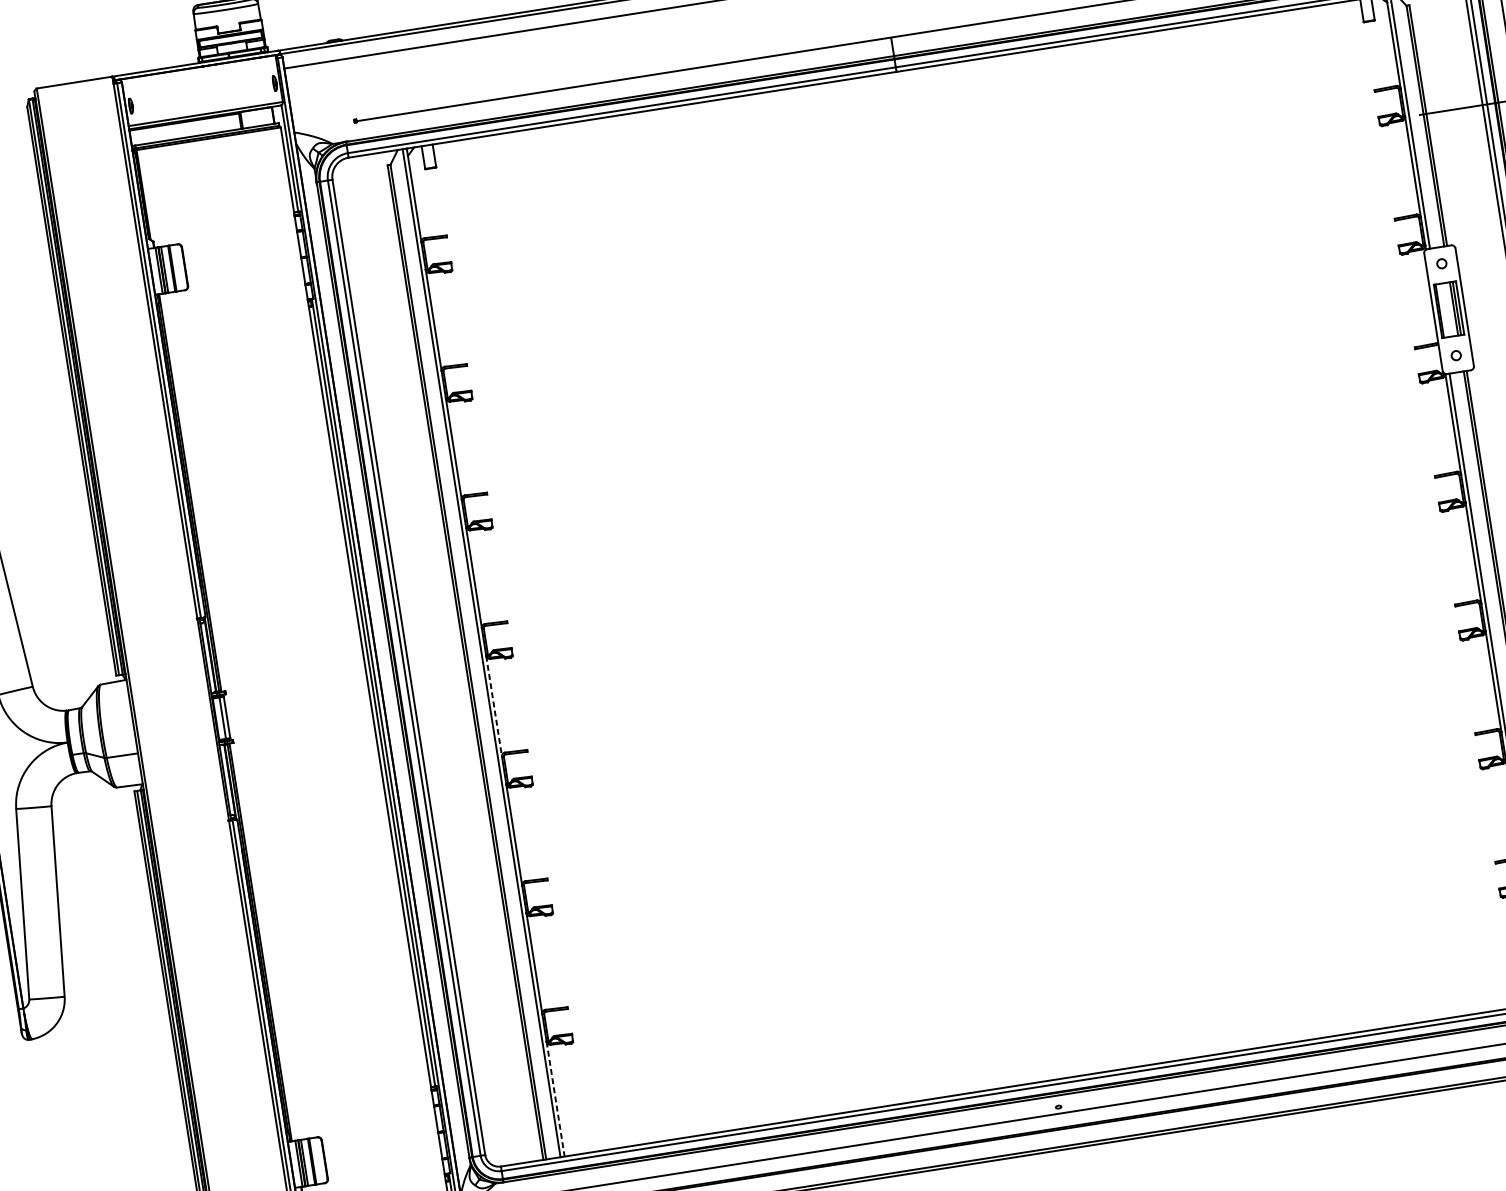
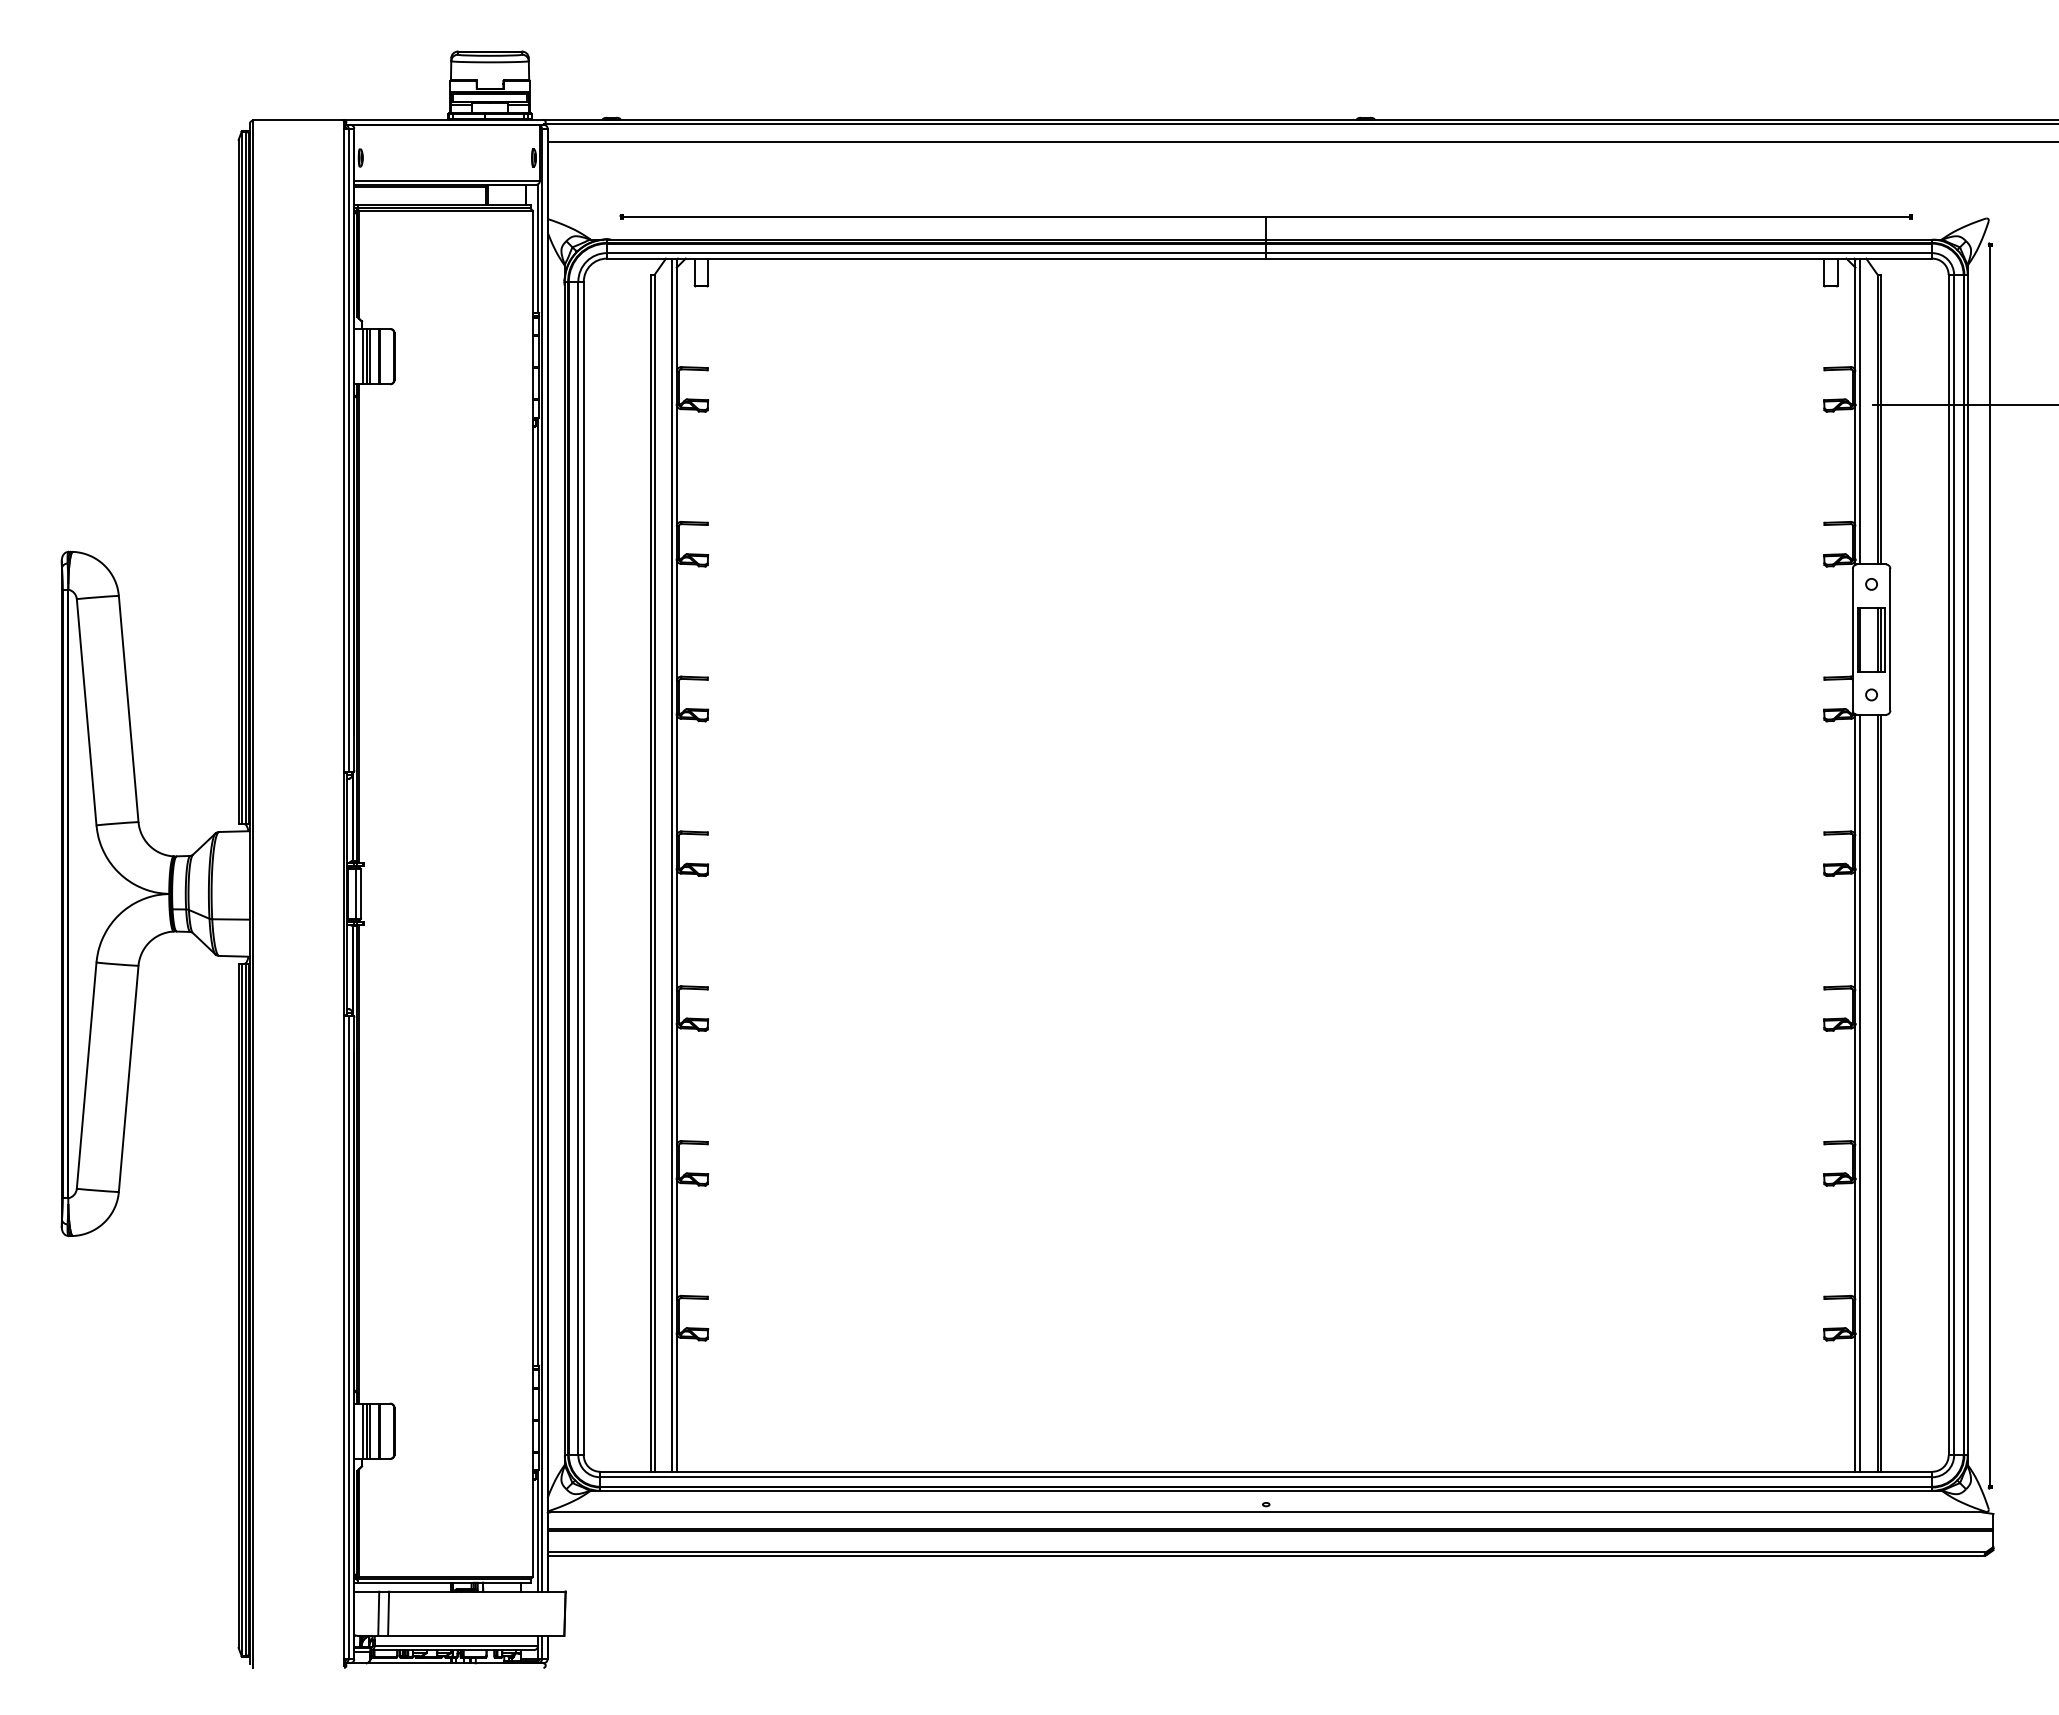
line: (493, 706) -> (676, 929), dashed -> solid
line: (555, 1099) -> (676, 1403), dashed -> solid

